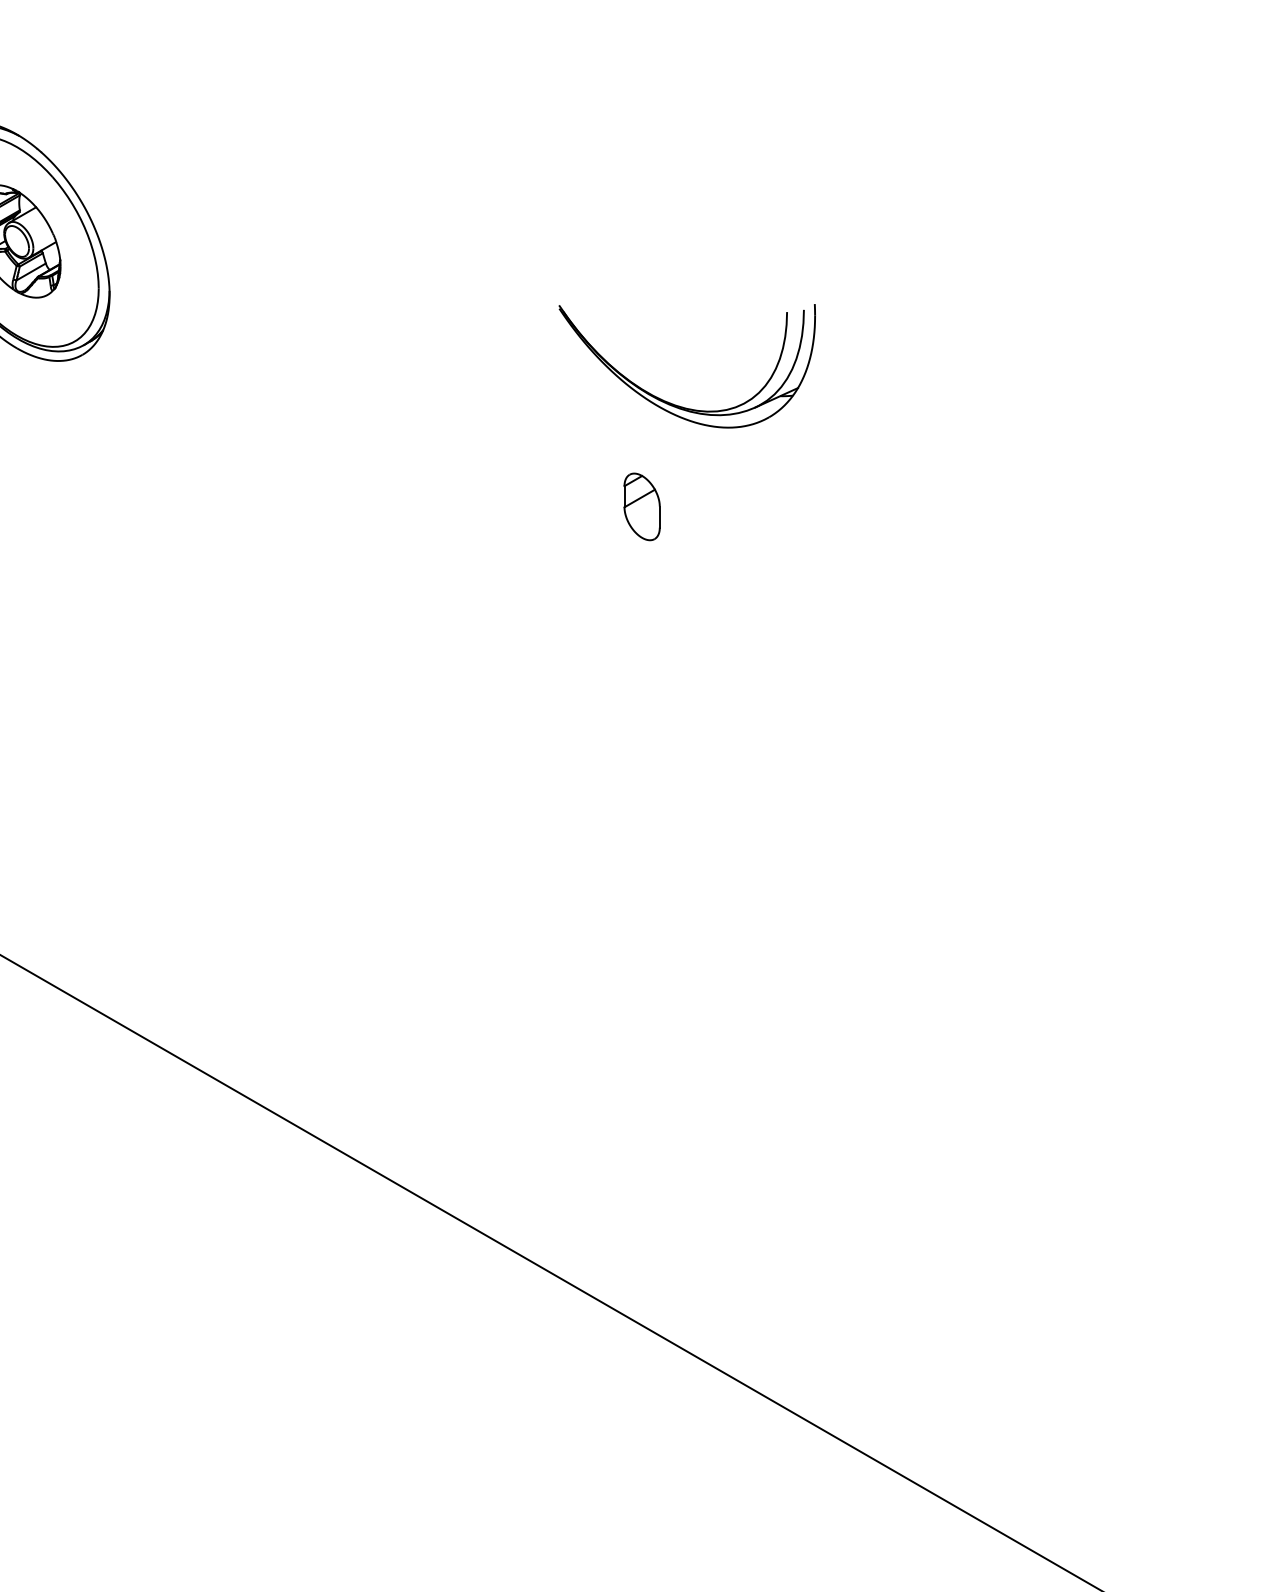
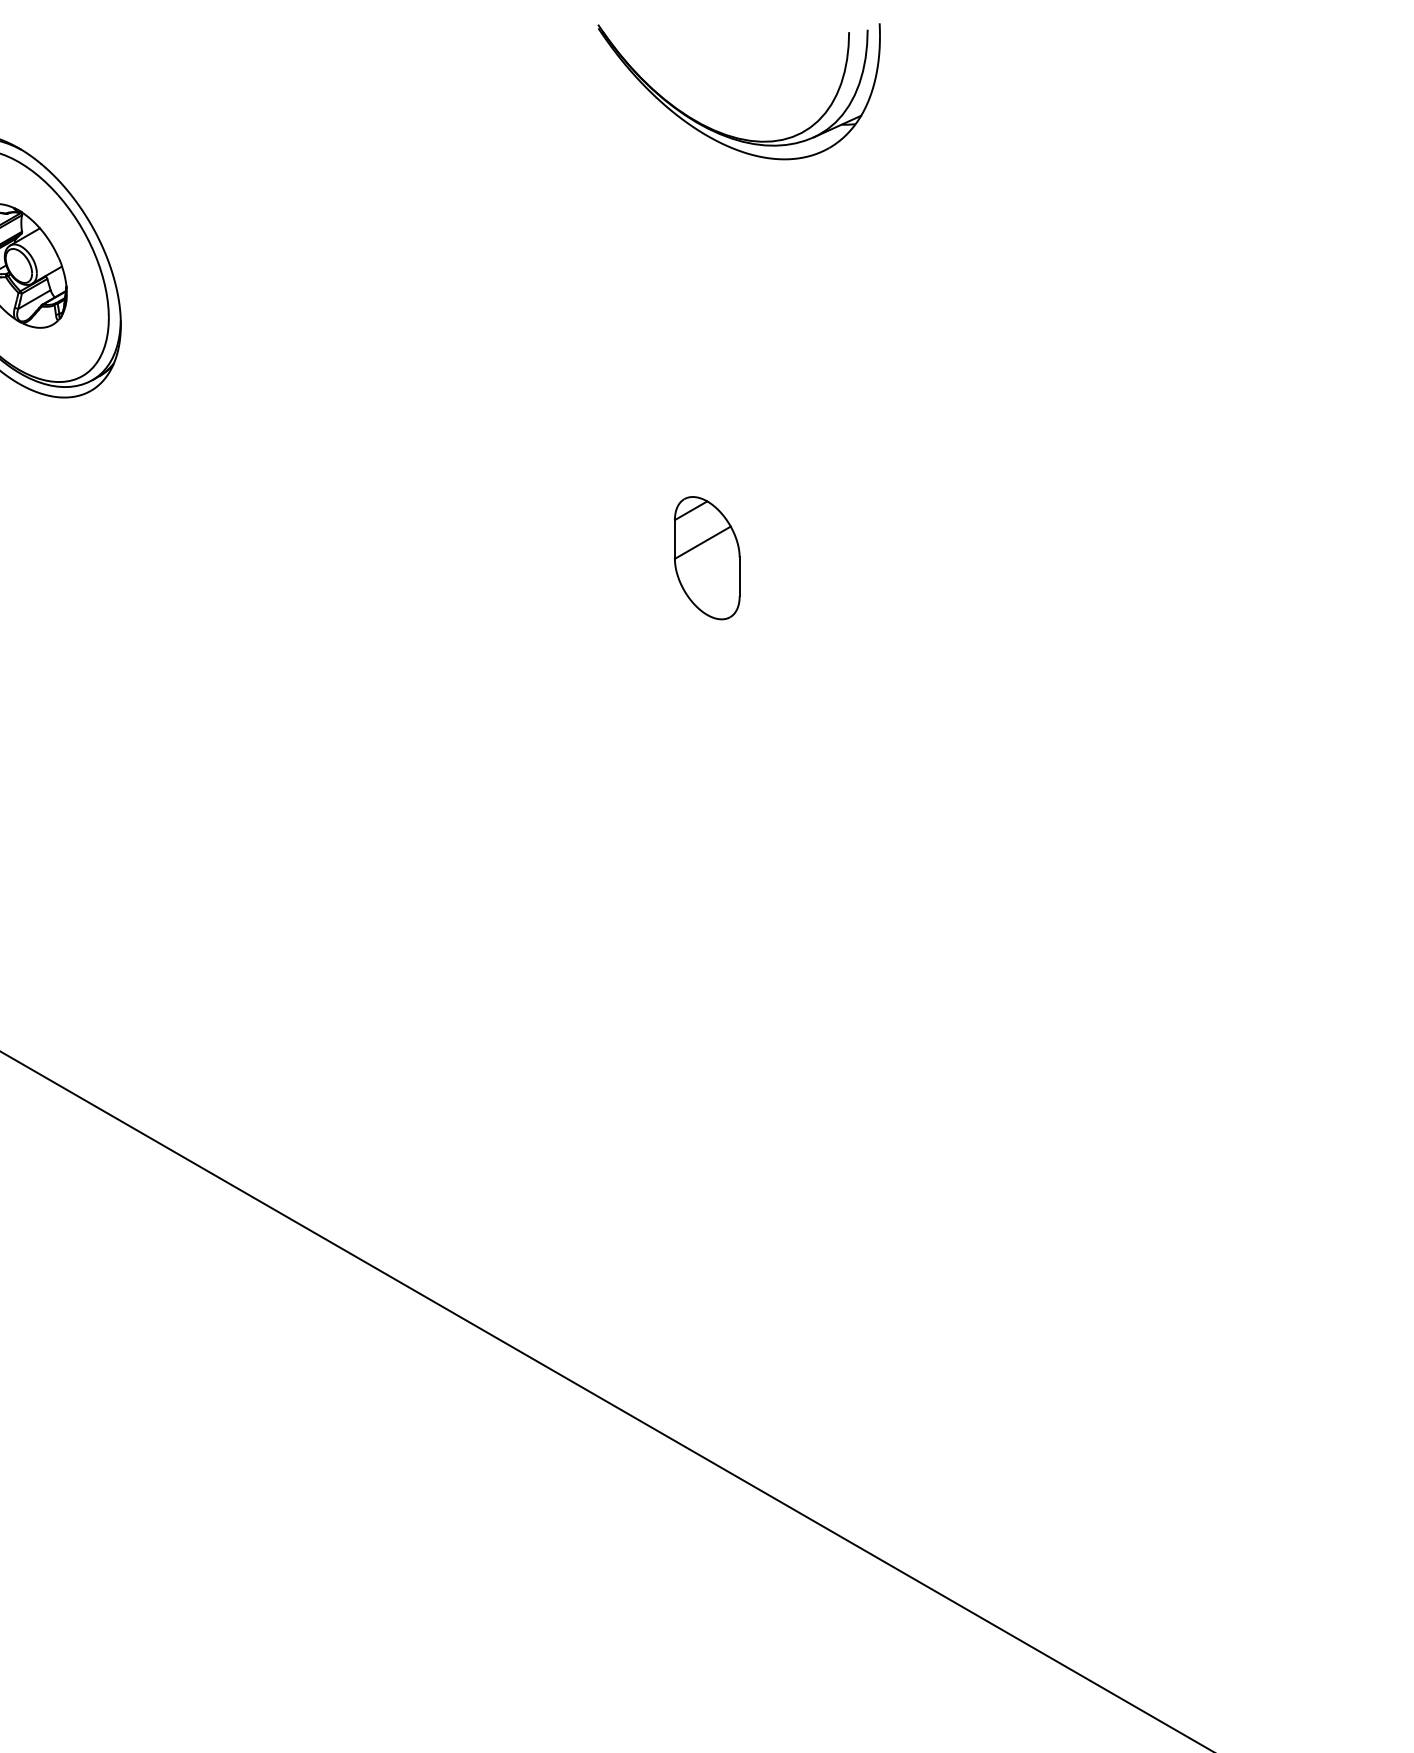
part: (673, 403) -> (724, 132), moved
part: (641, 506) -> (706, 557), size x1.67

